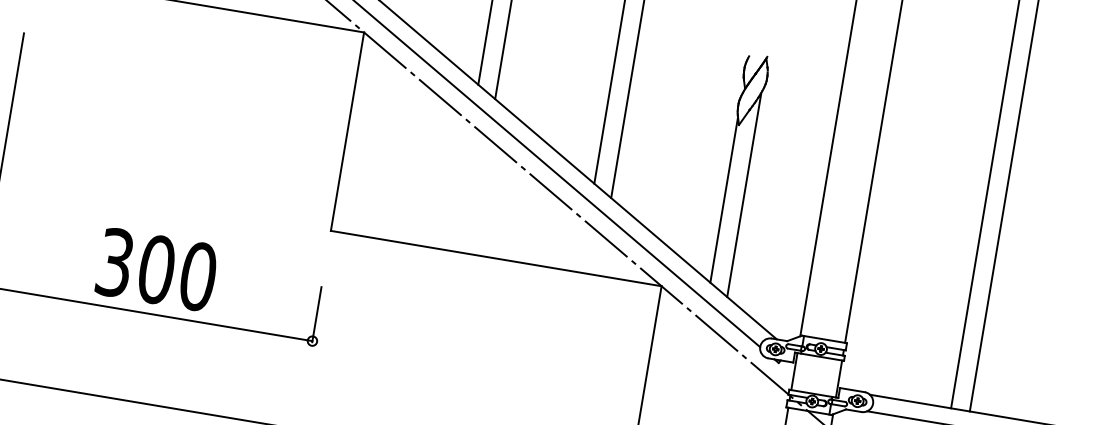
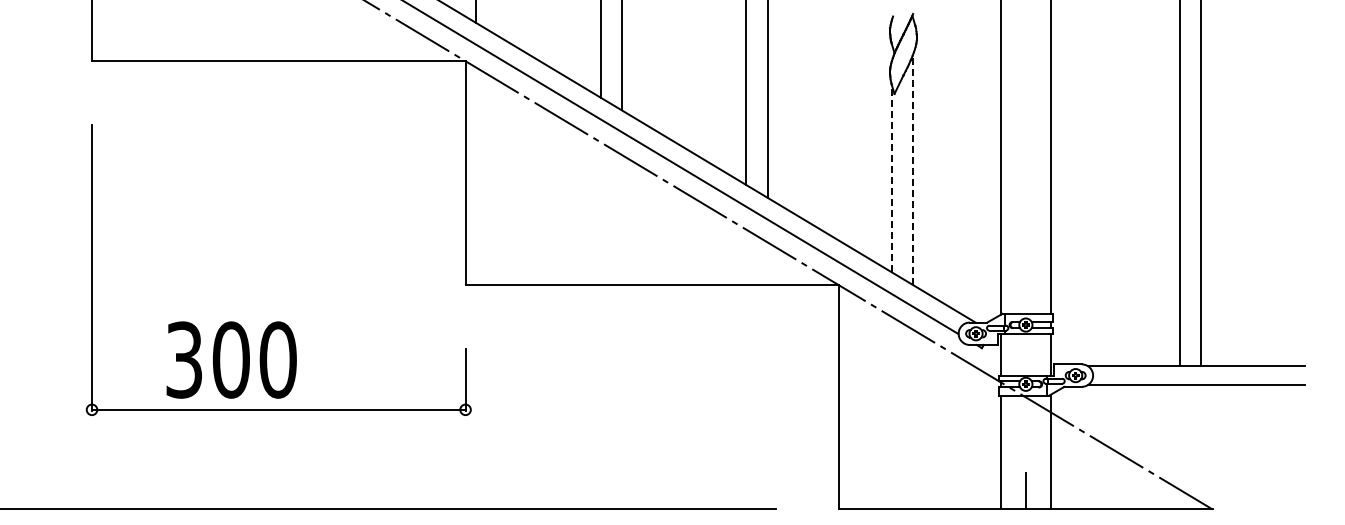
line: (744, 194) -> (913, 169), solid -> dashed
line: (724, 199) -> (892, 178), solid -> dashed
text: (156, 269) -> (231, 359), moved

